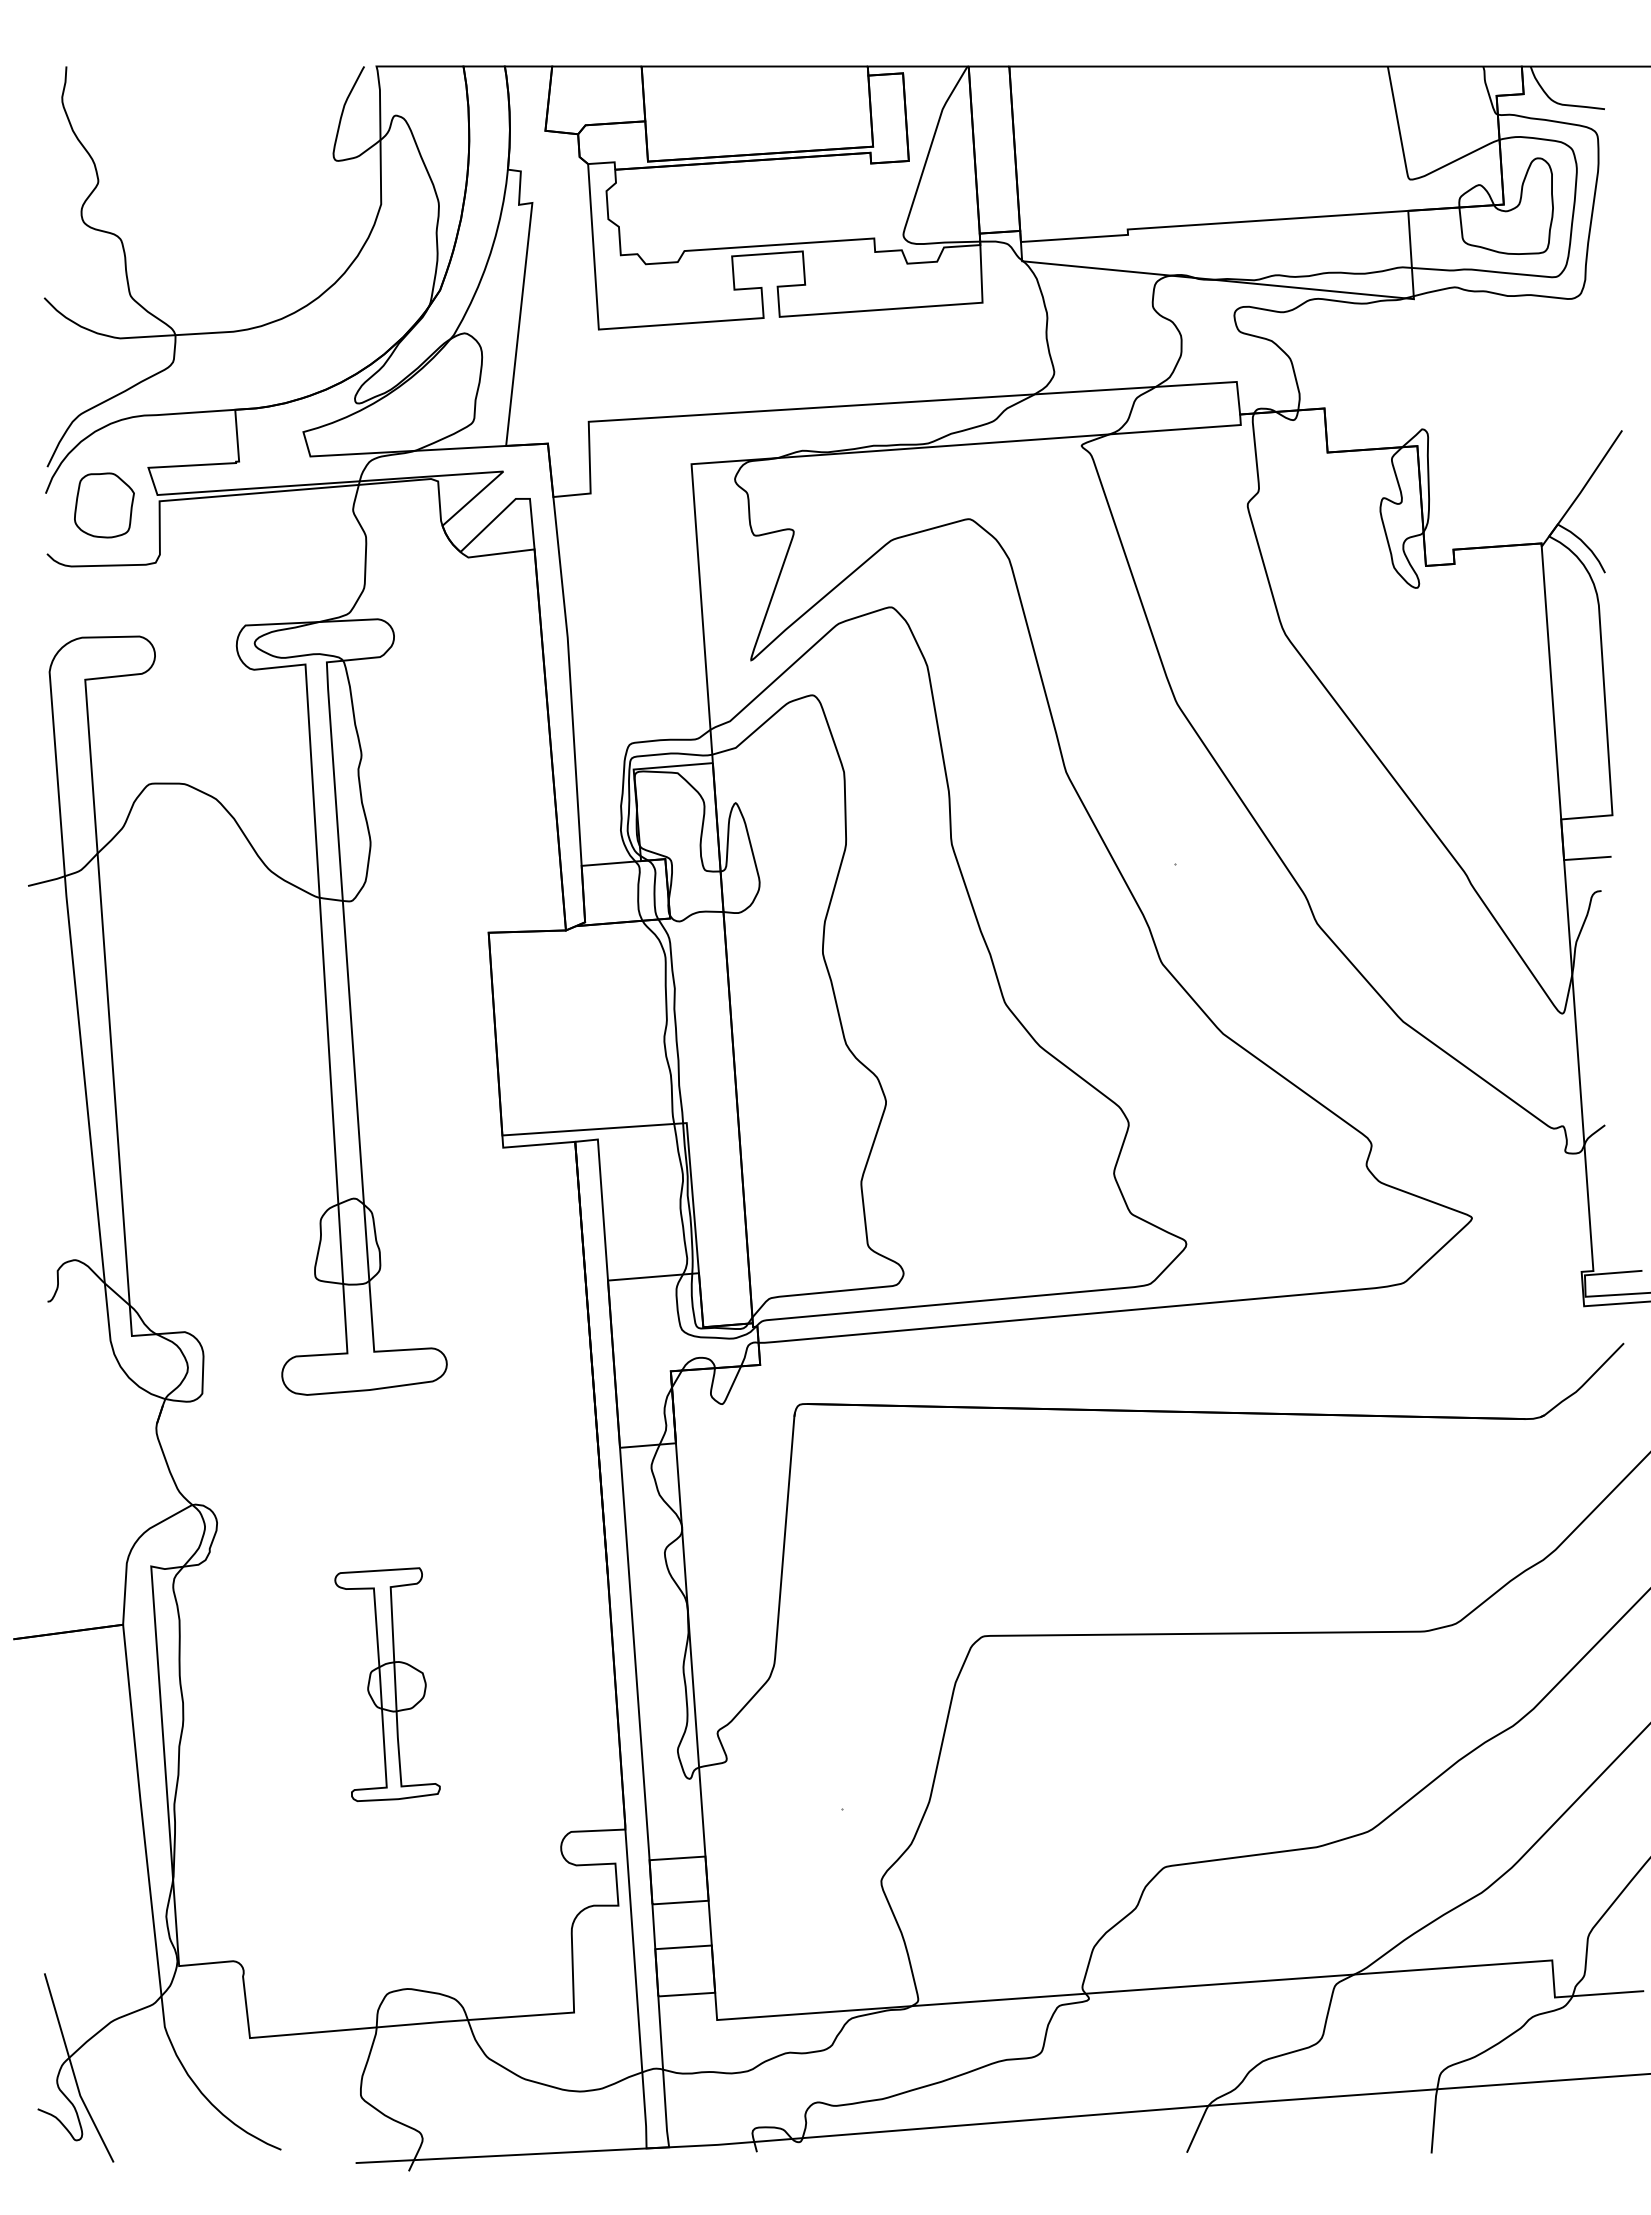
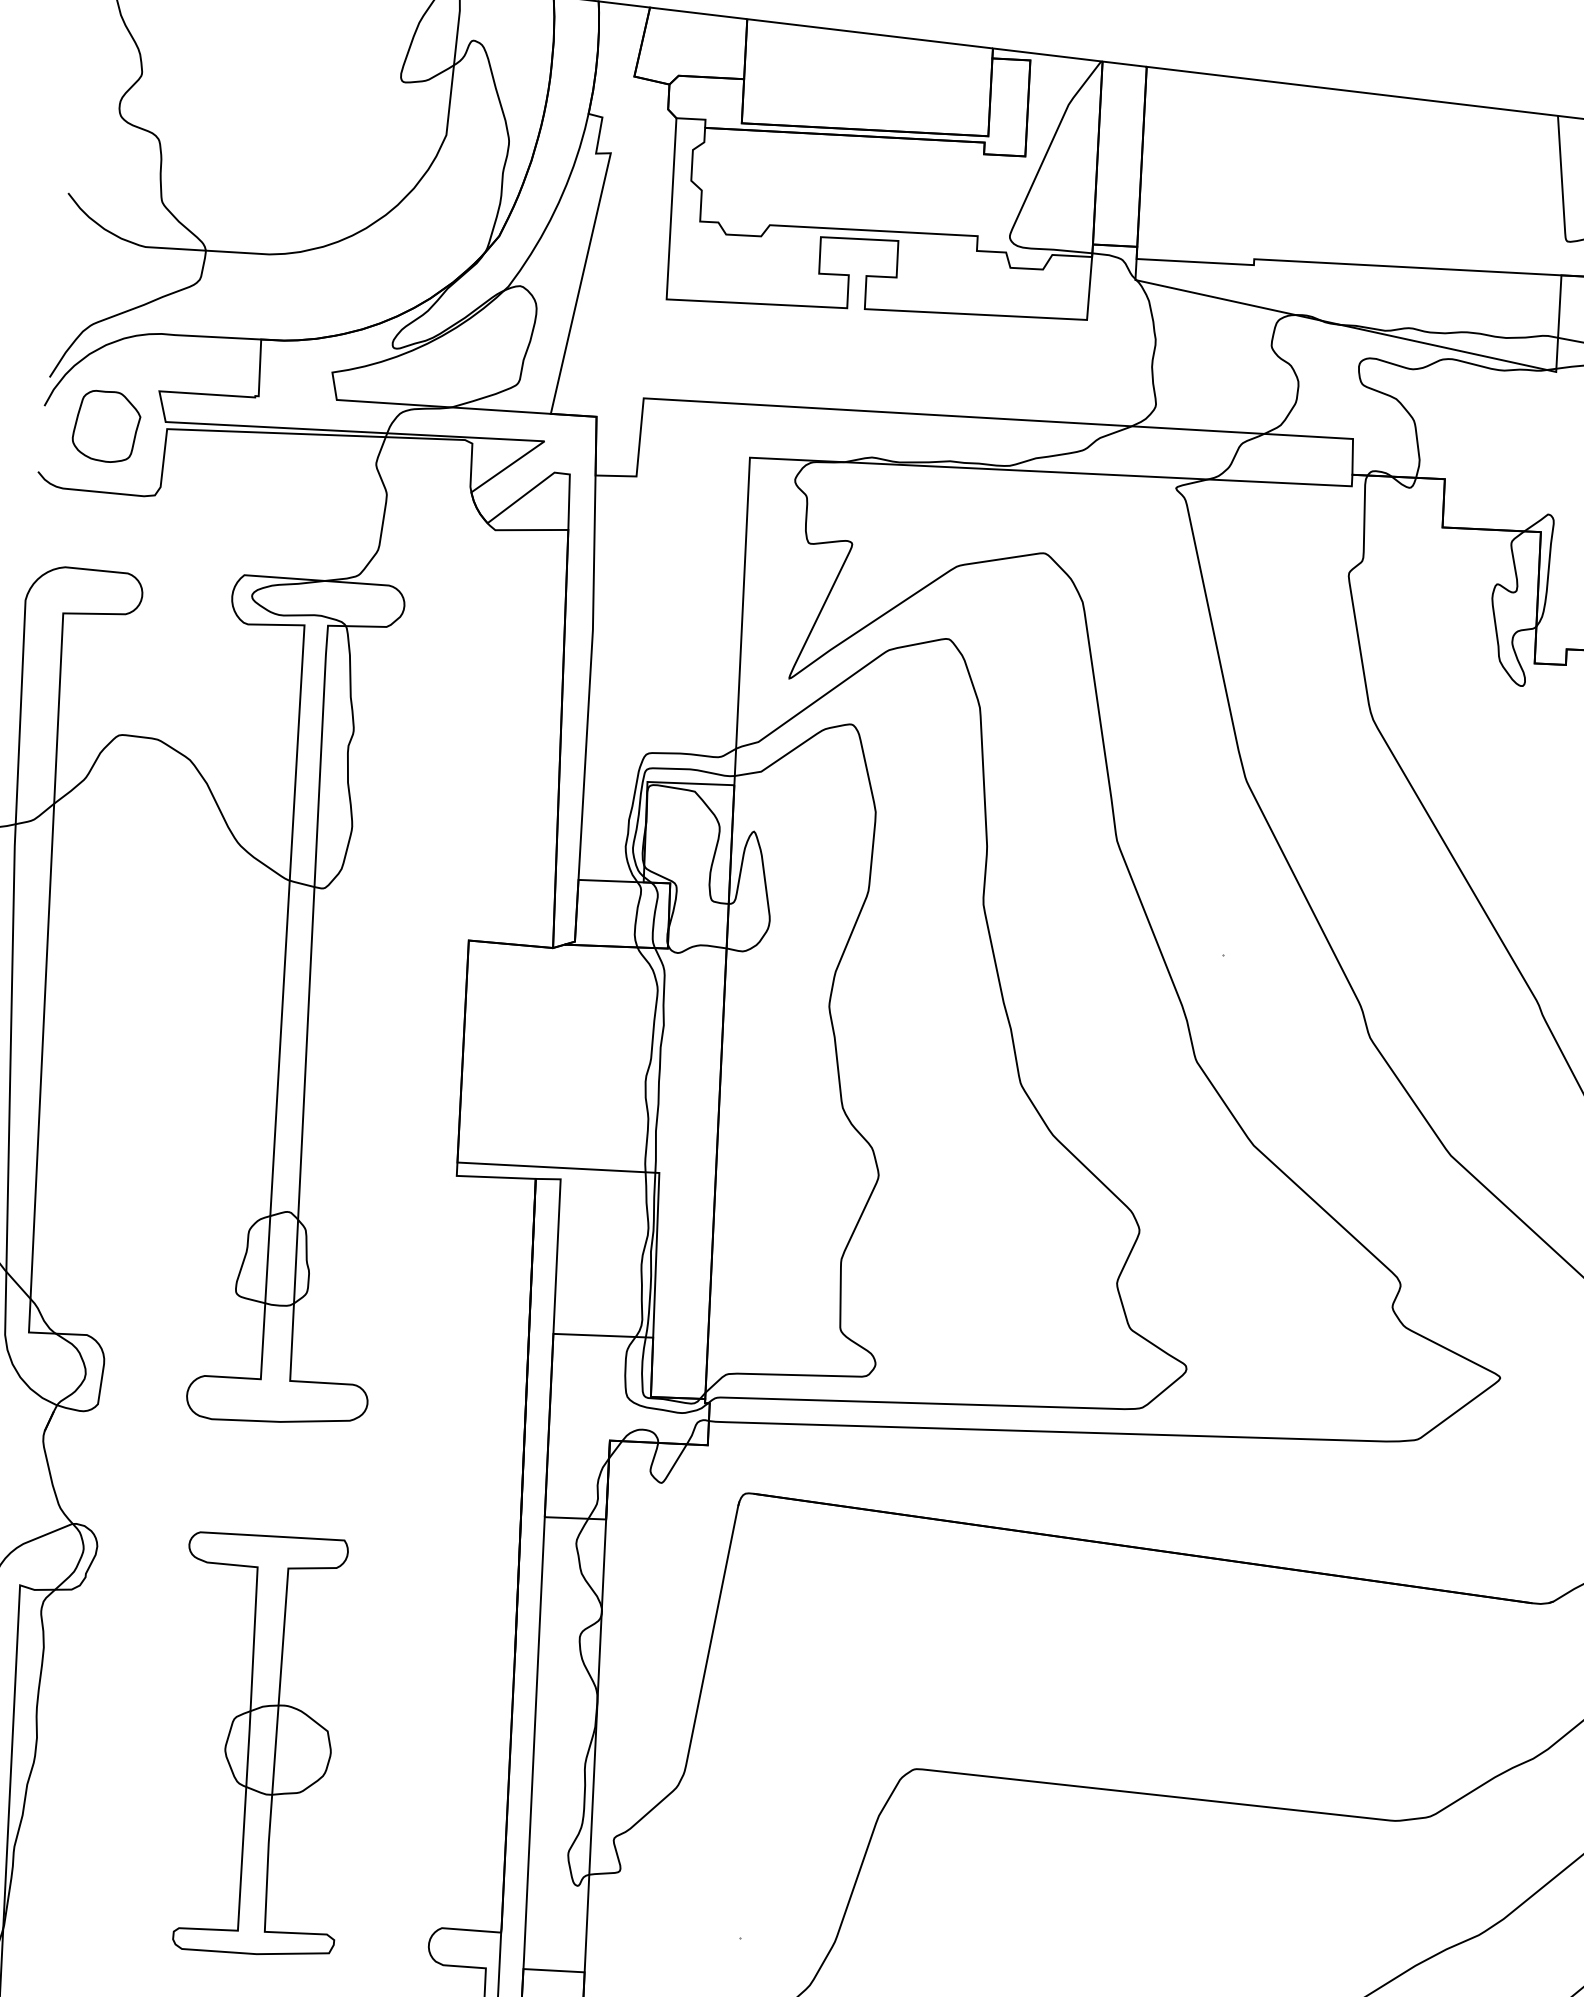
part: (387, 1684) -> (261, 1744), size x1.67

